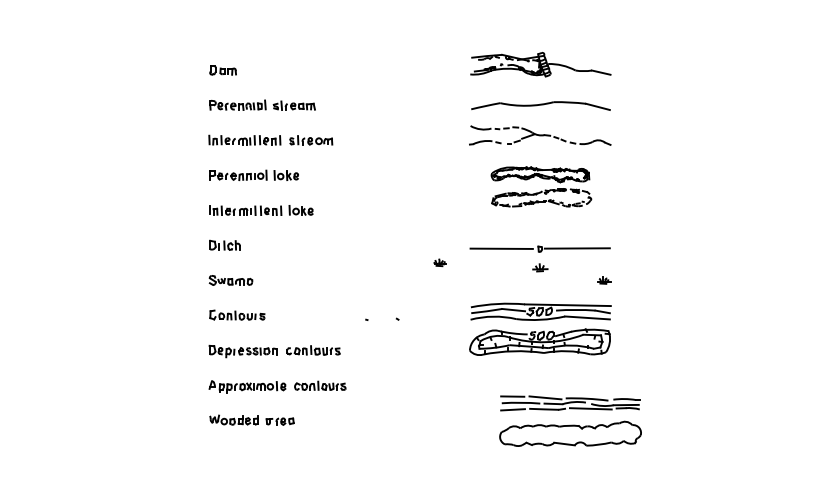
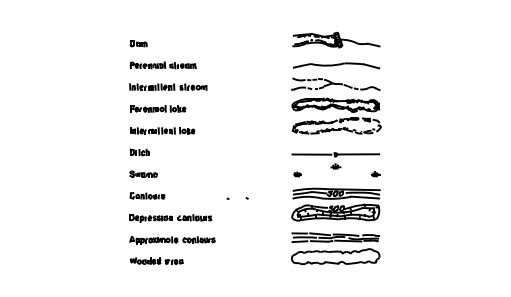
part: (541, 185) -> (336, 115), size x1.43
part: (439, 263) -> (297, 174), moved
part: (570, 420) -> (335, 248), moved

